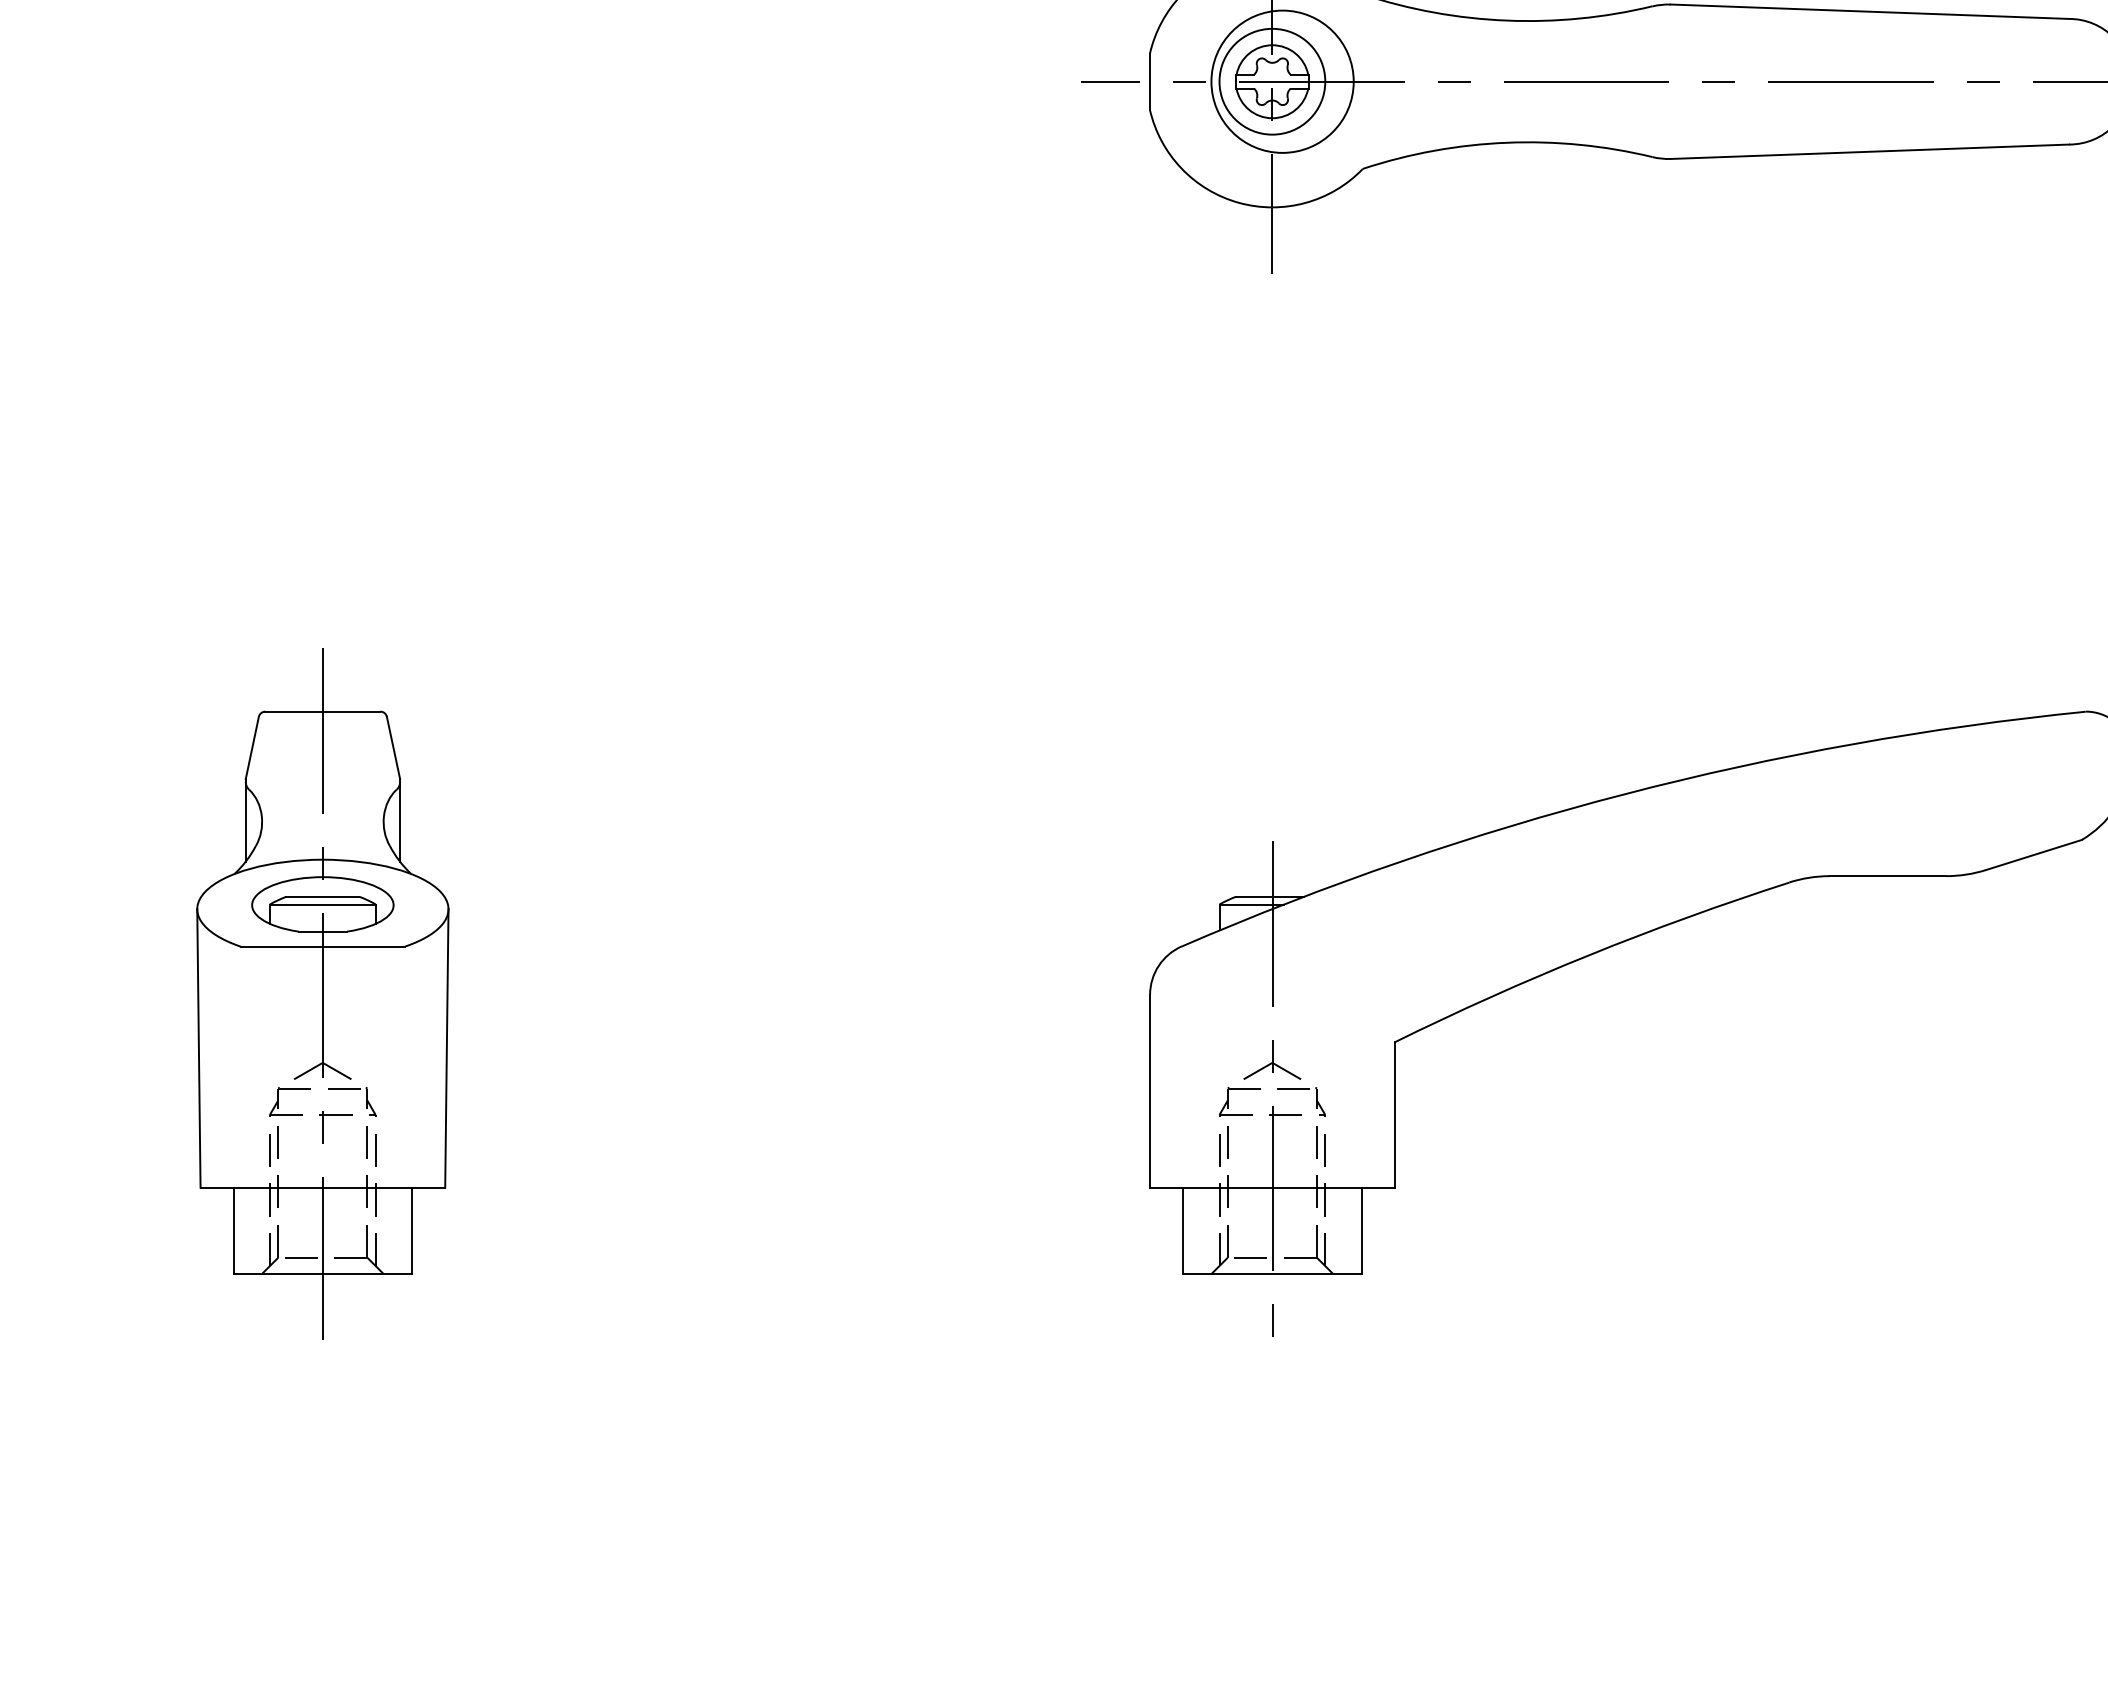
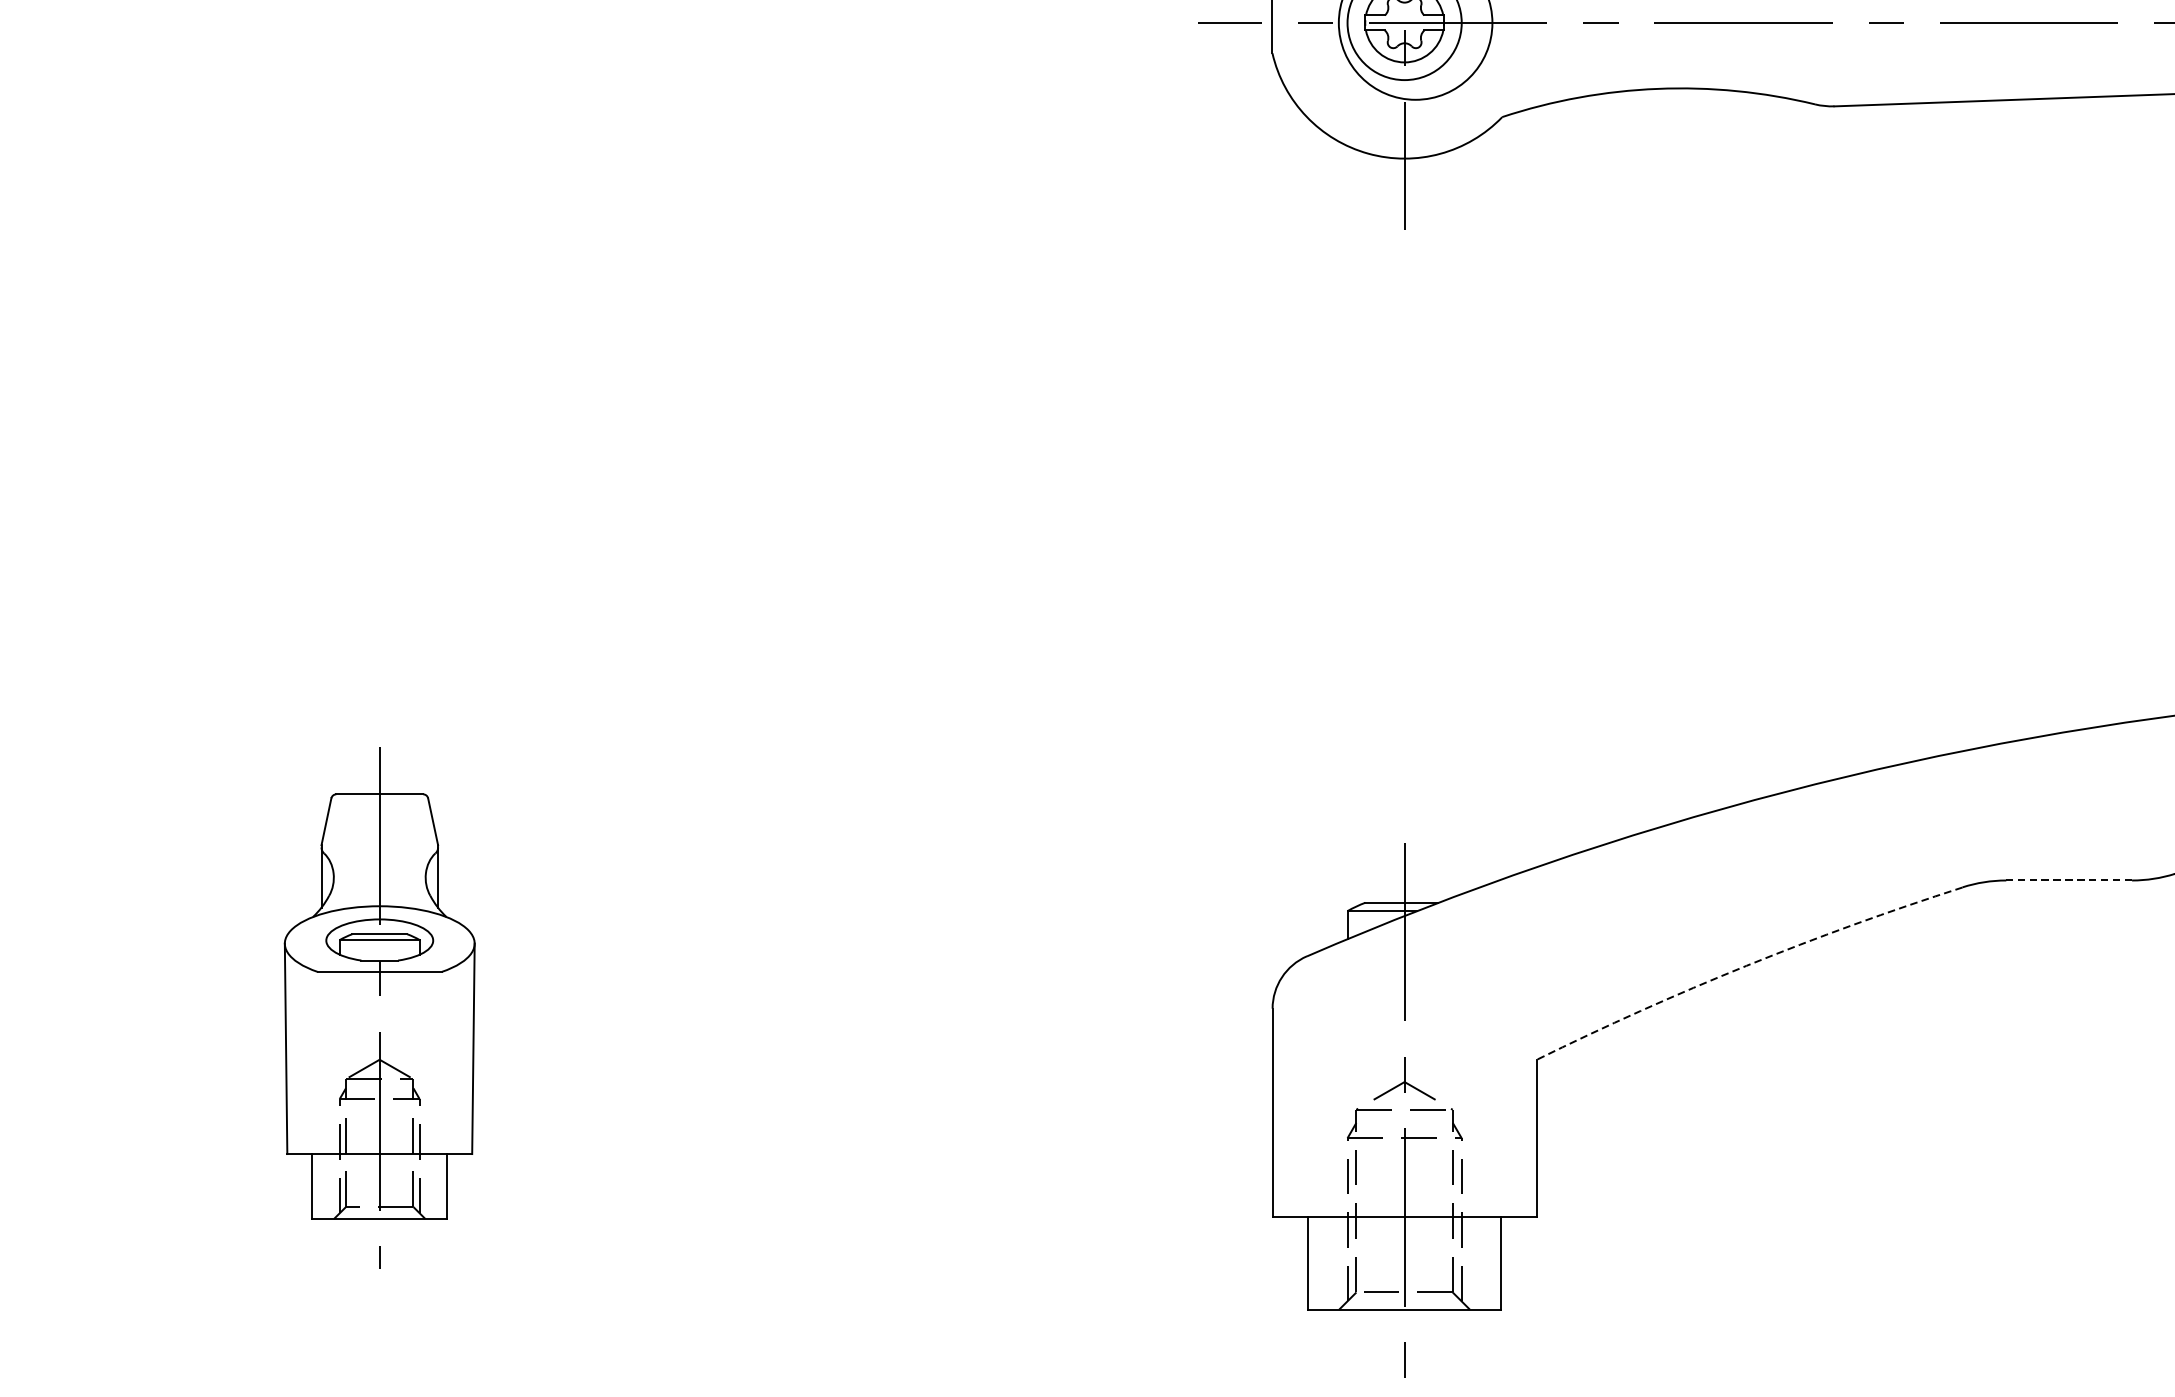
line: (1887, 876) -> (2068, 880), solid -> dashed
arc: (1589, 955) -> (1746, 966), solid -> dashed
part: (322, 993) -> (379, 1007), size x0.7

